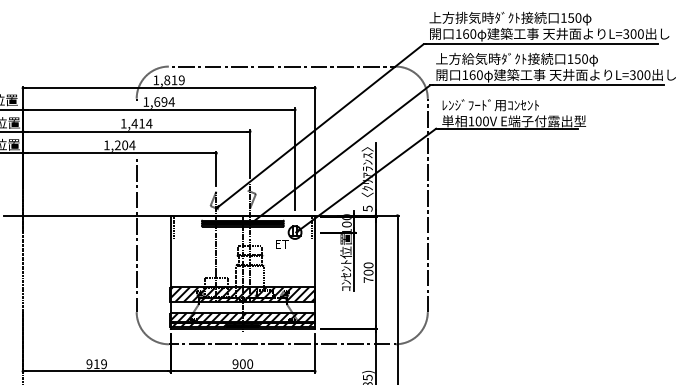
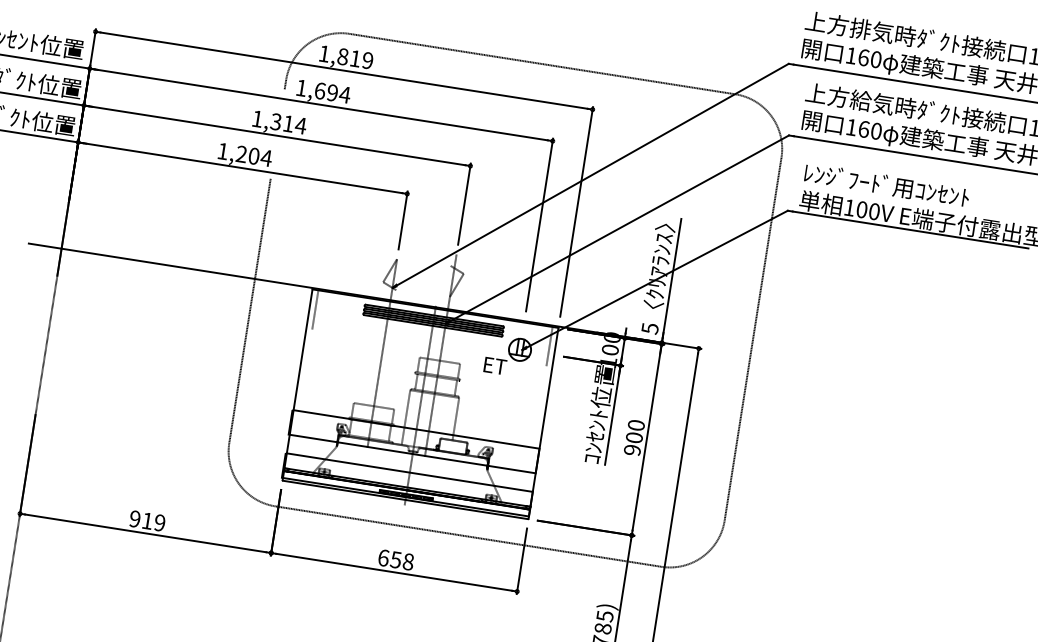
text: (134, 123) -> (275, 121), 1,414 -> 1,314
text: (368, 279) -> (632, 449), 700 -> 900
hatch: (242, 294) -> (414, 441), removed
hatch: (242, 319) -> (407, 483), removed
text: (242, 364) -> (395, 560), 900 -> 658

